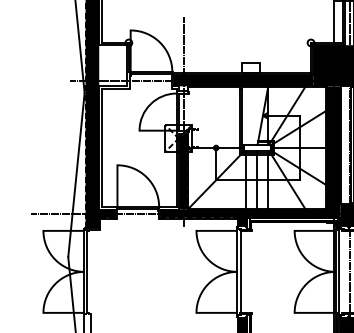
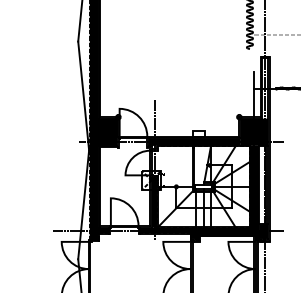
fill: (104, 64) -> (102, 131), added

